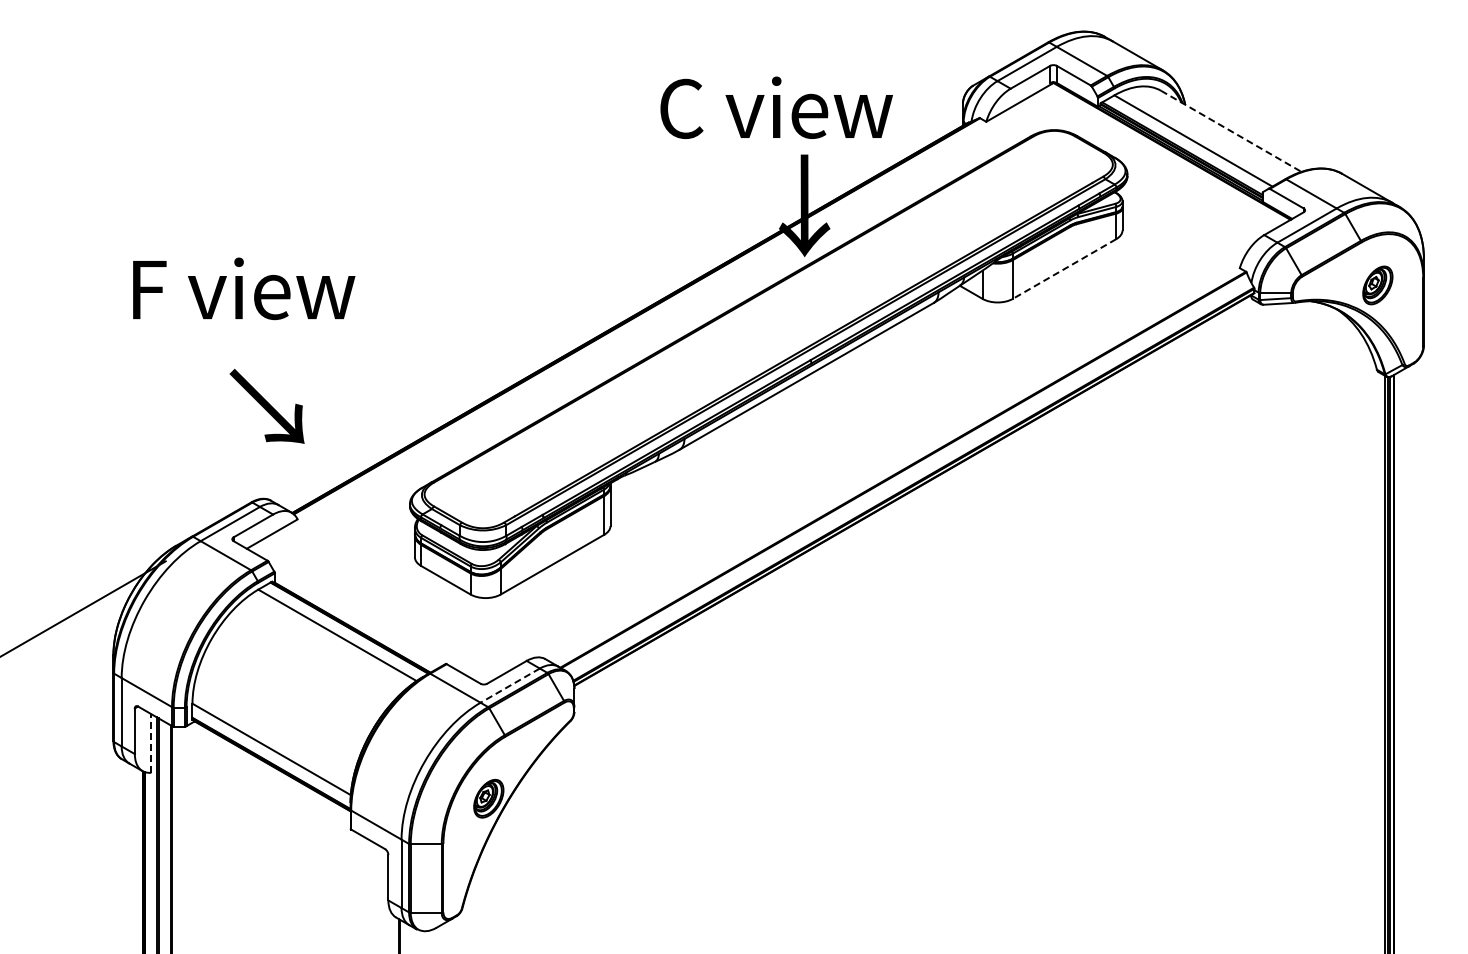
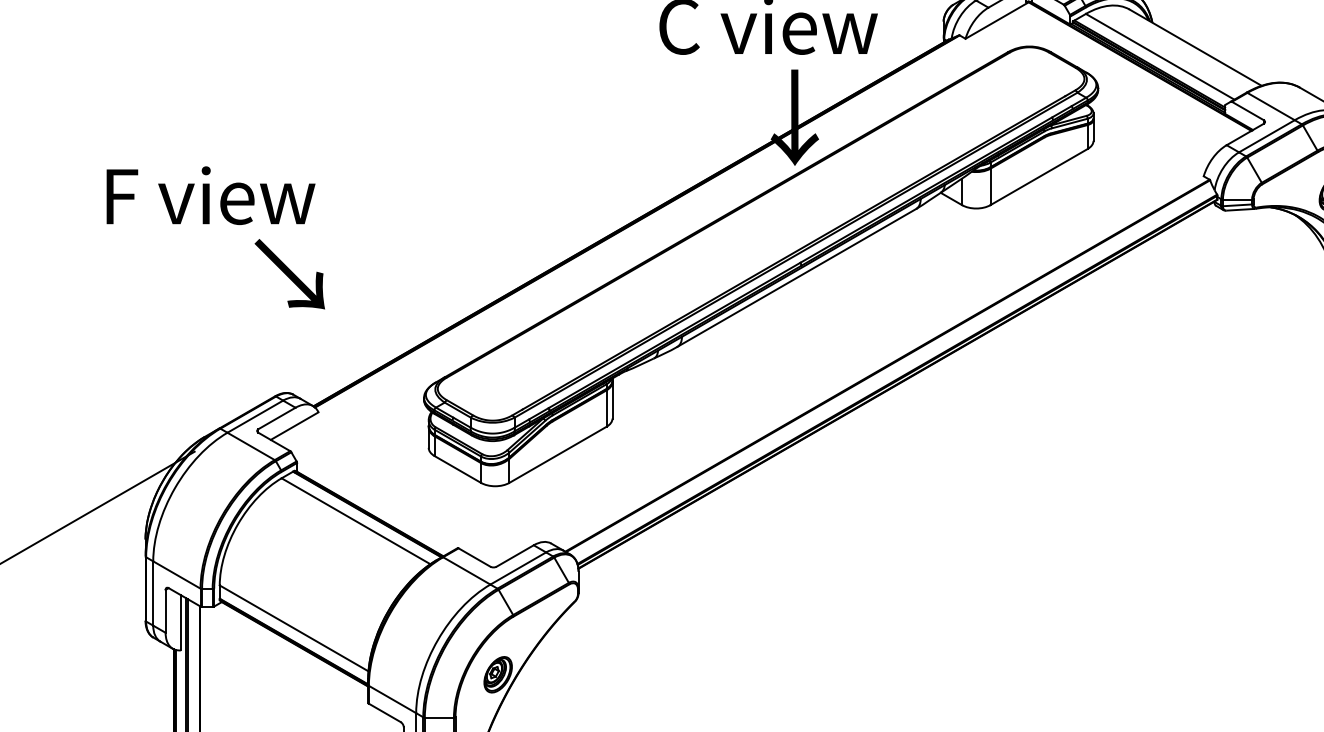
line: (1231, 131) -> (1195, 47), dashed -> solid
line: (1064, 269) -> (1039, 177), dashed -> solid
text: (244, 288) -> (211, 195), moved
text: (266, 406) -> (289, 274), moved
line: (509, 685) -> (517, 568), dashed -> solid
line: (151, 742) -> (181, 621), dashed -> solid

